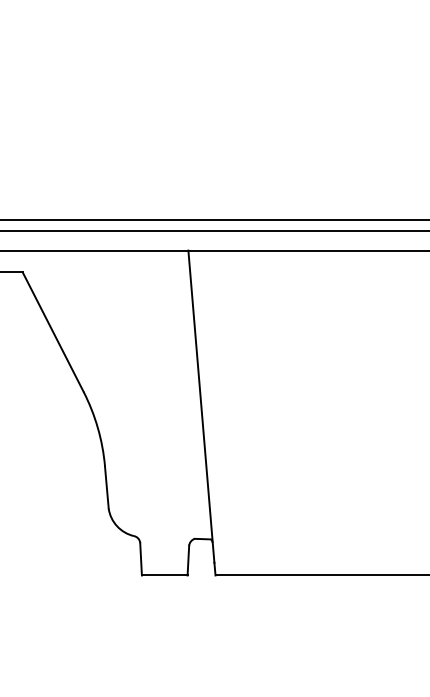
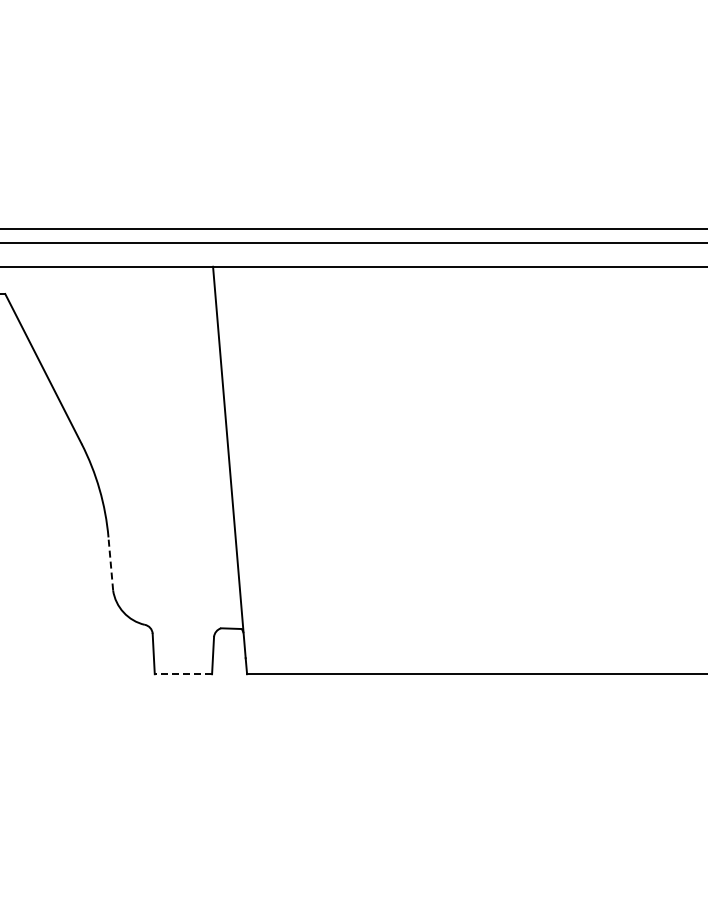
line: (106, 487) -> (110, 563), solid -> dashed
line: (164, 575) -> (183, 674), solid -> dashed

